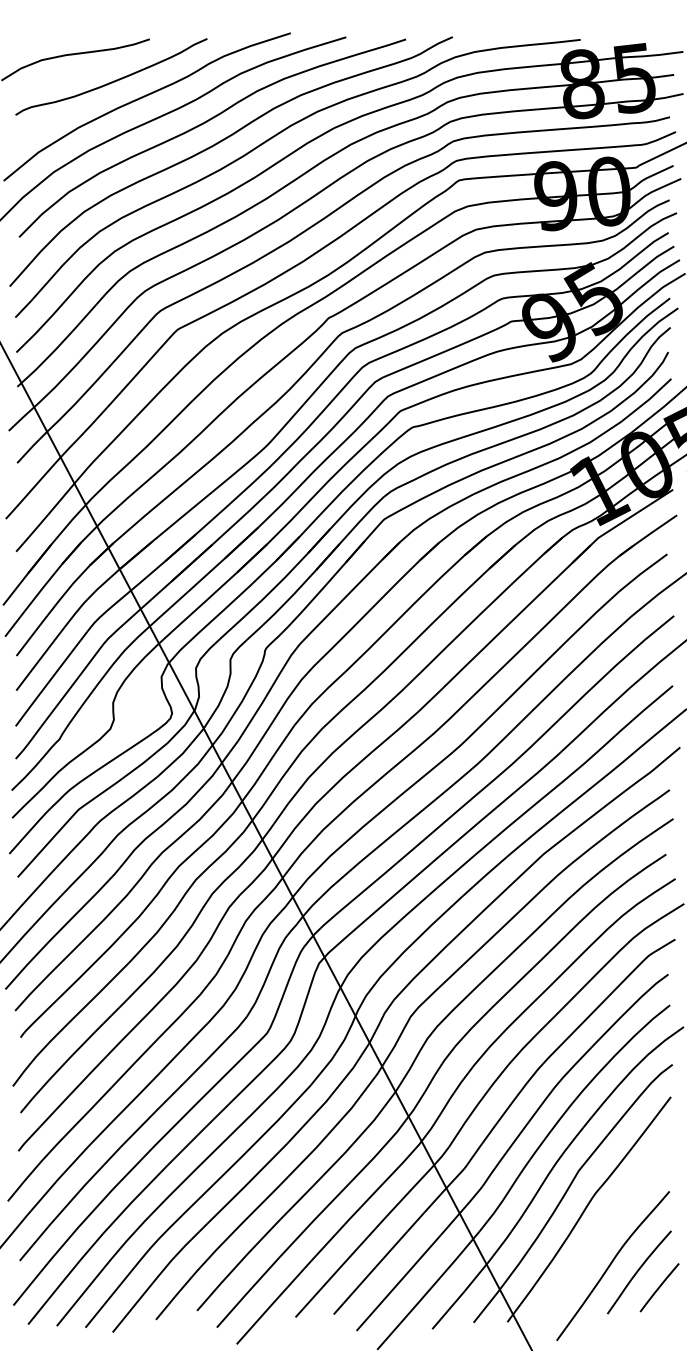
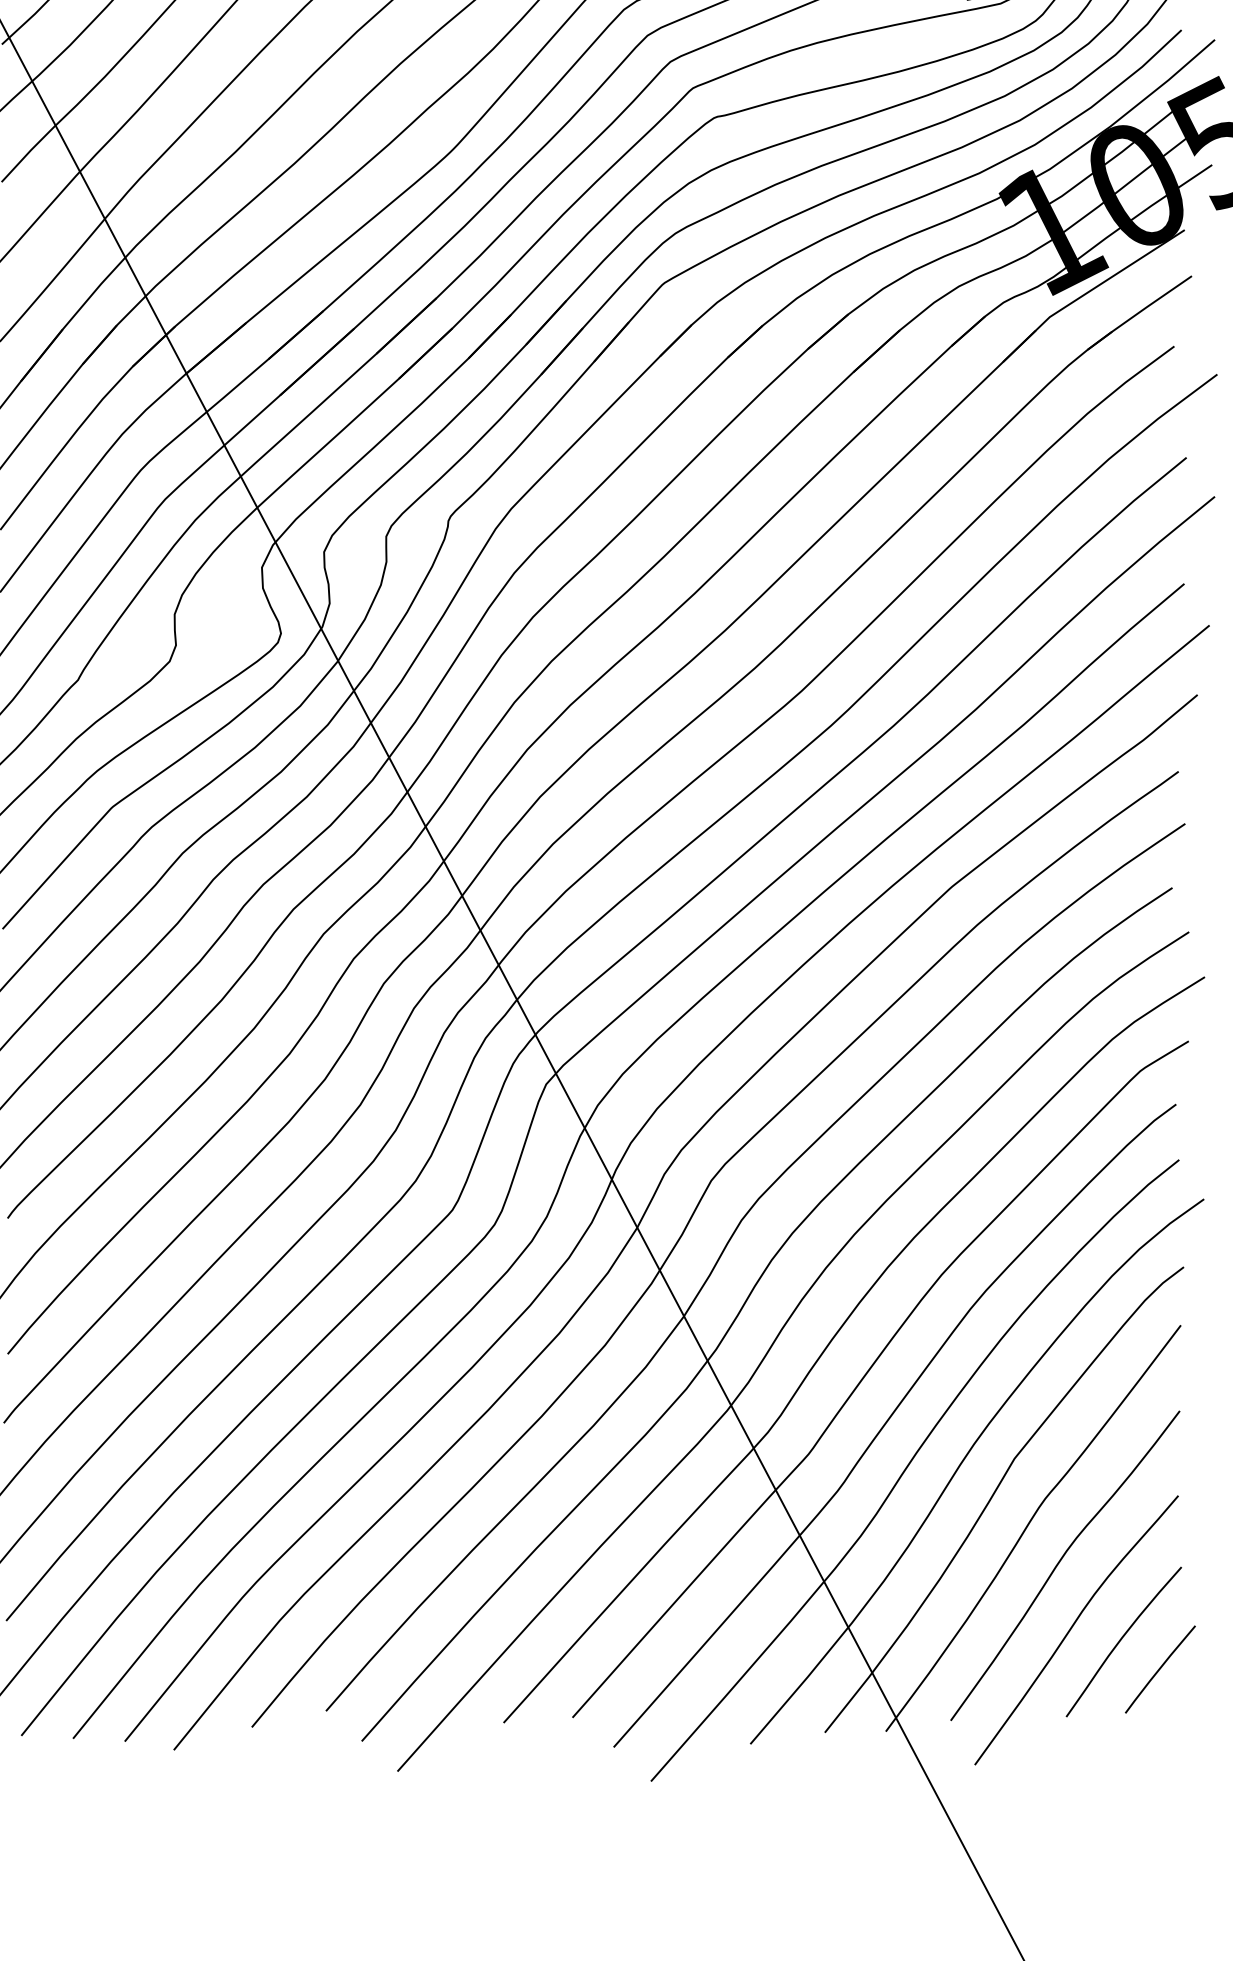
curve: (604, 1228) -> (1060, 1562), added

